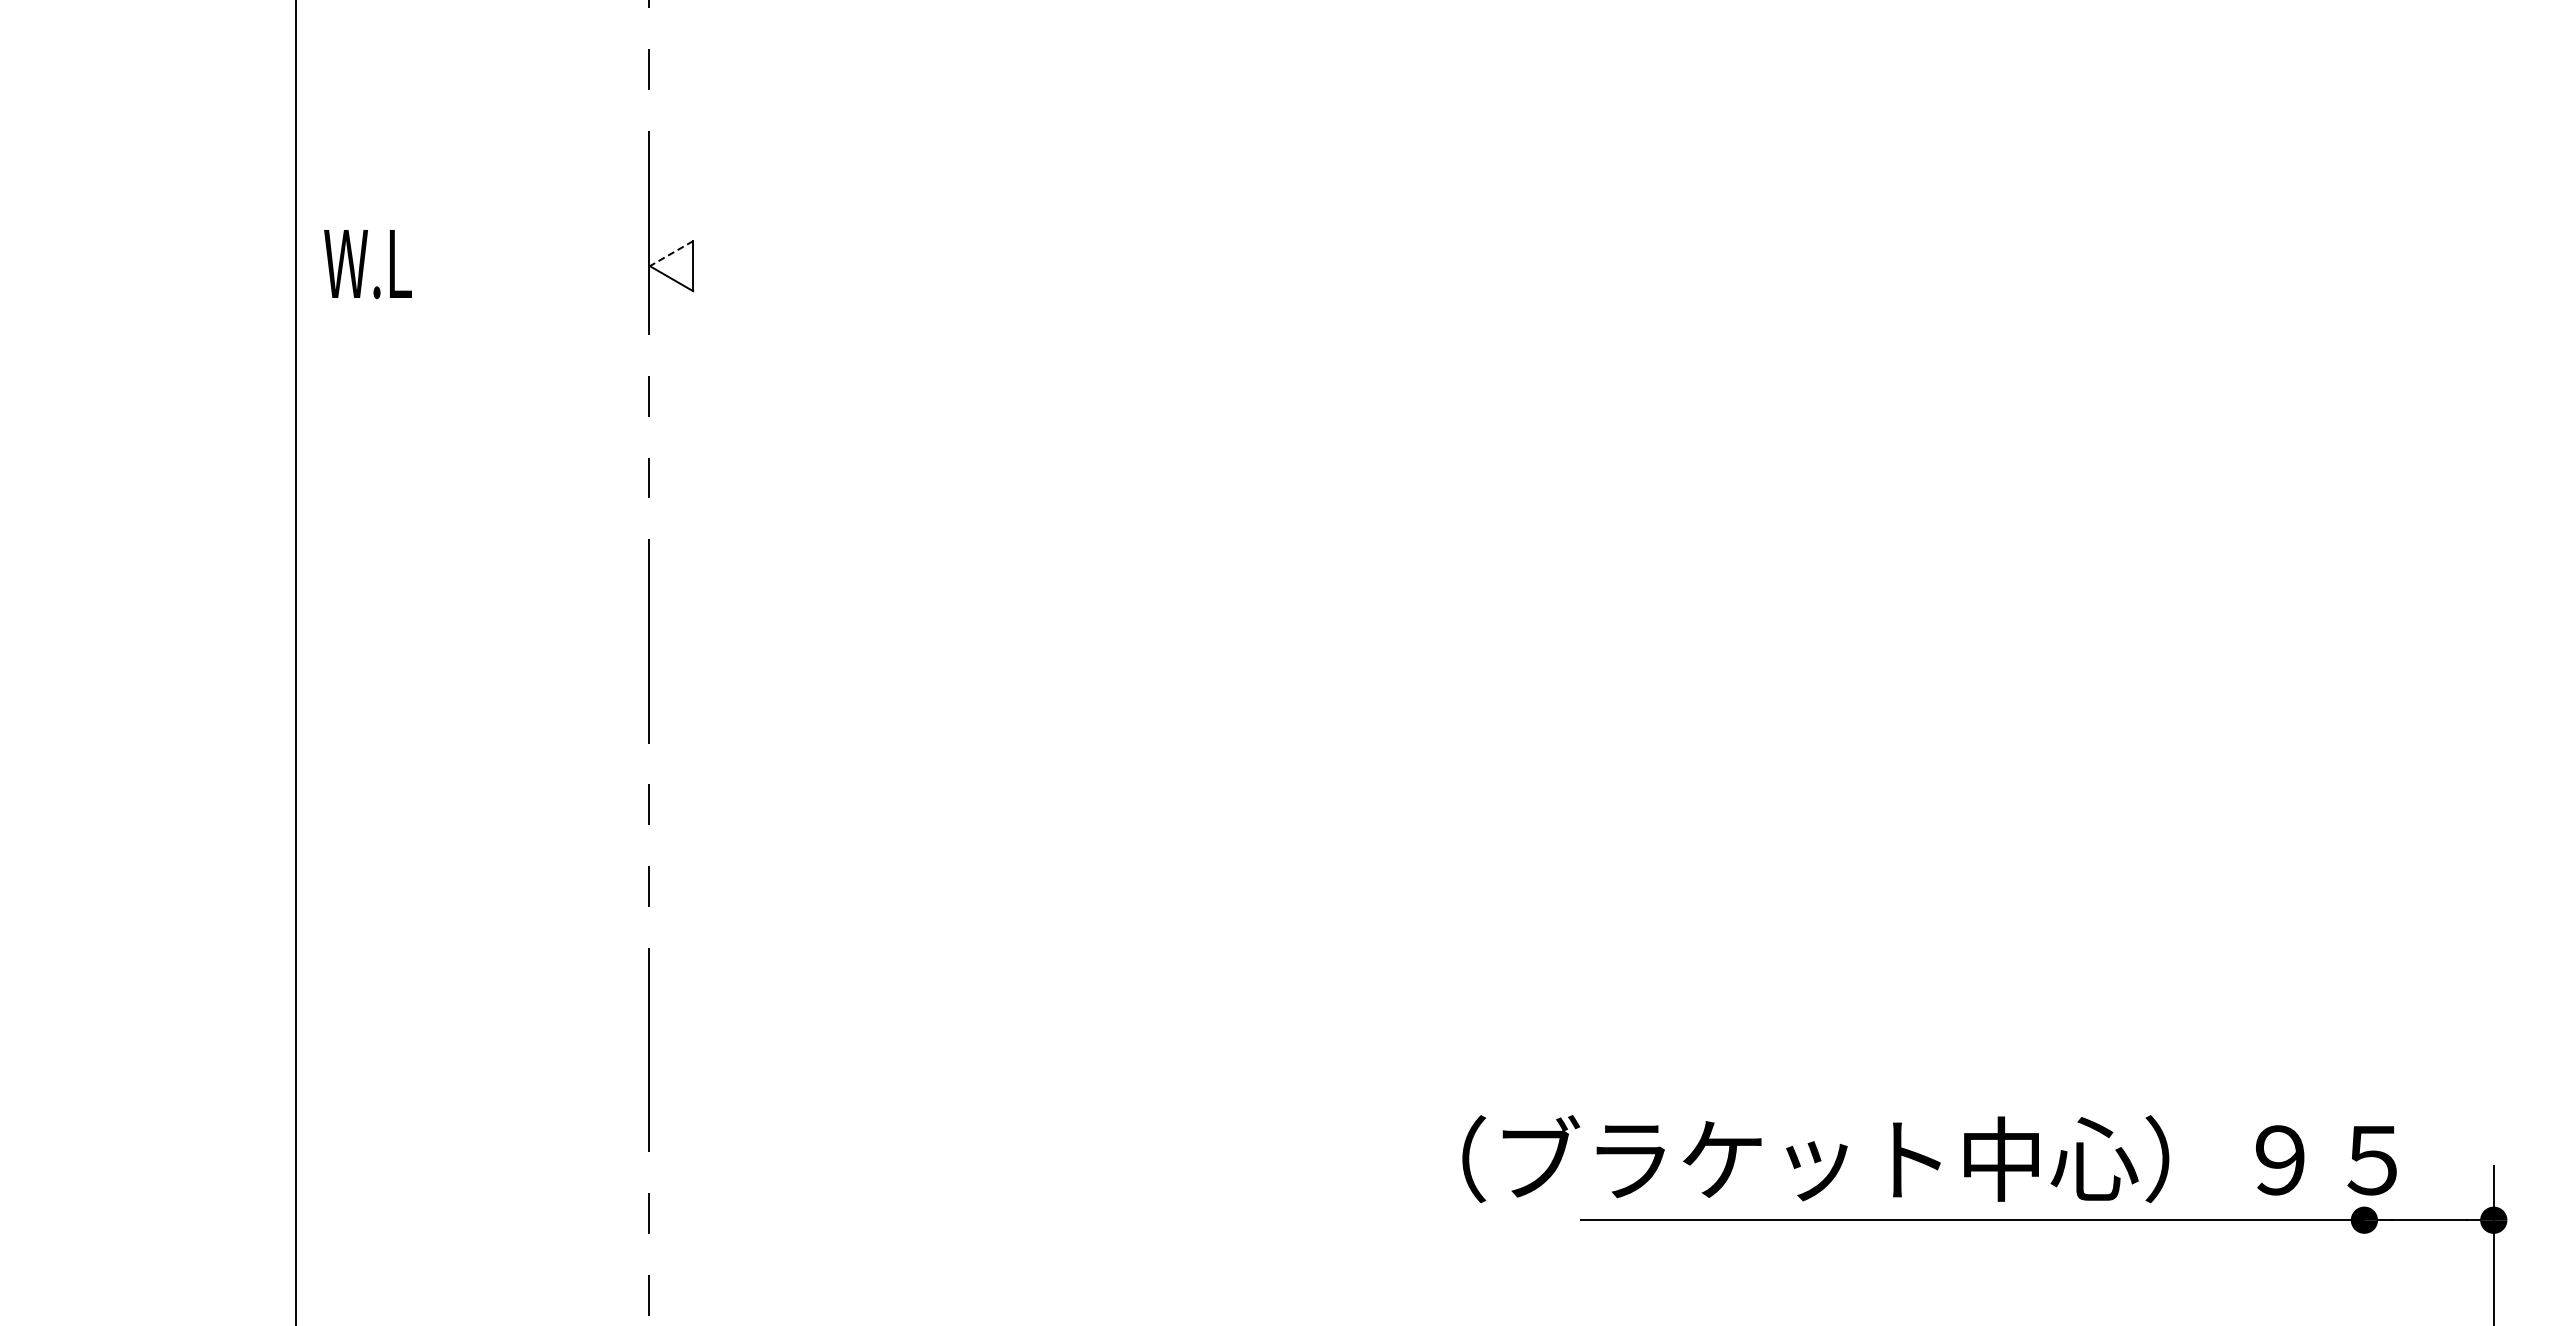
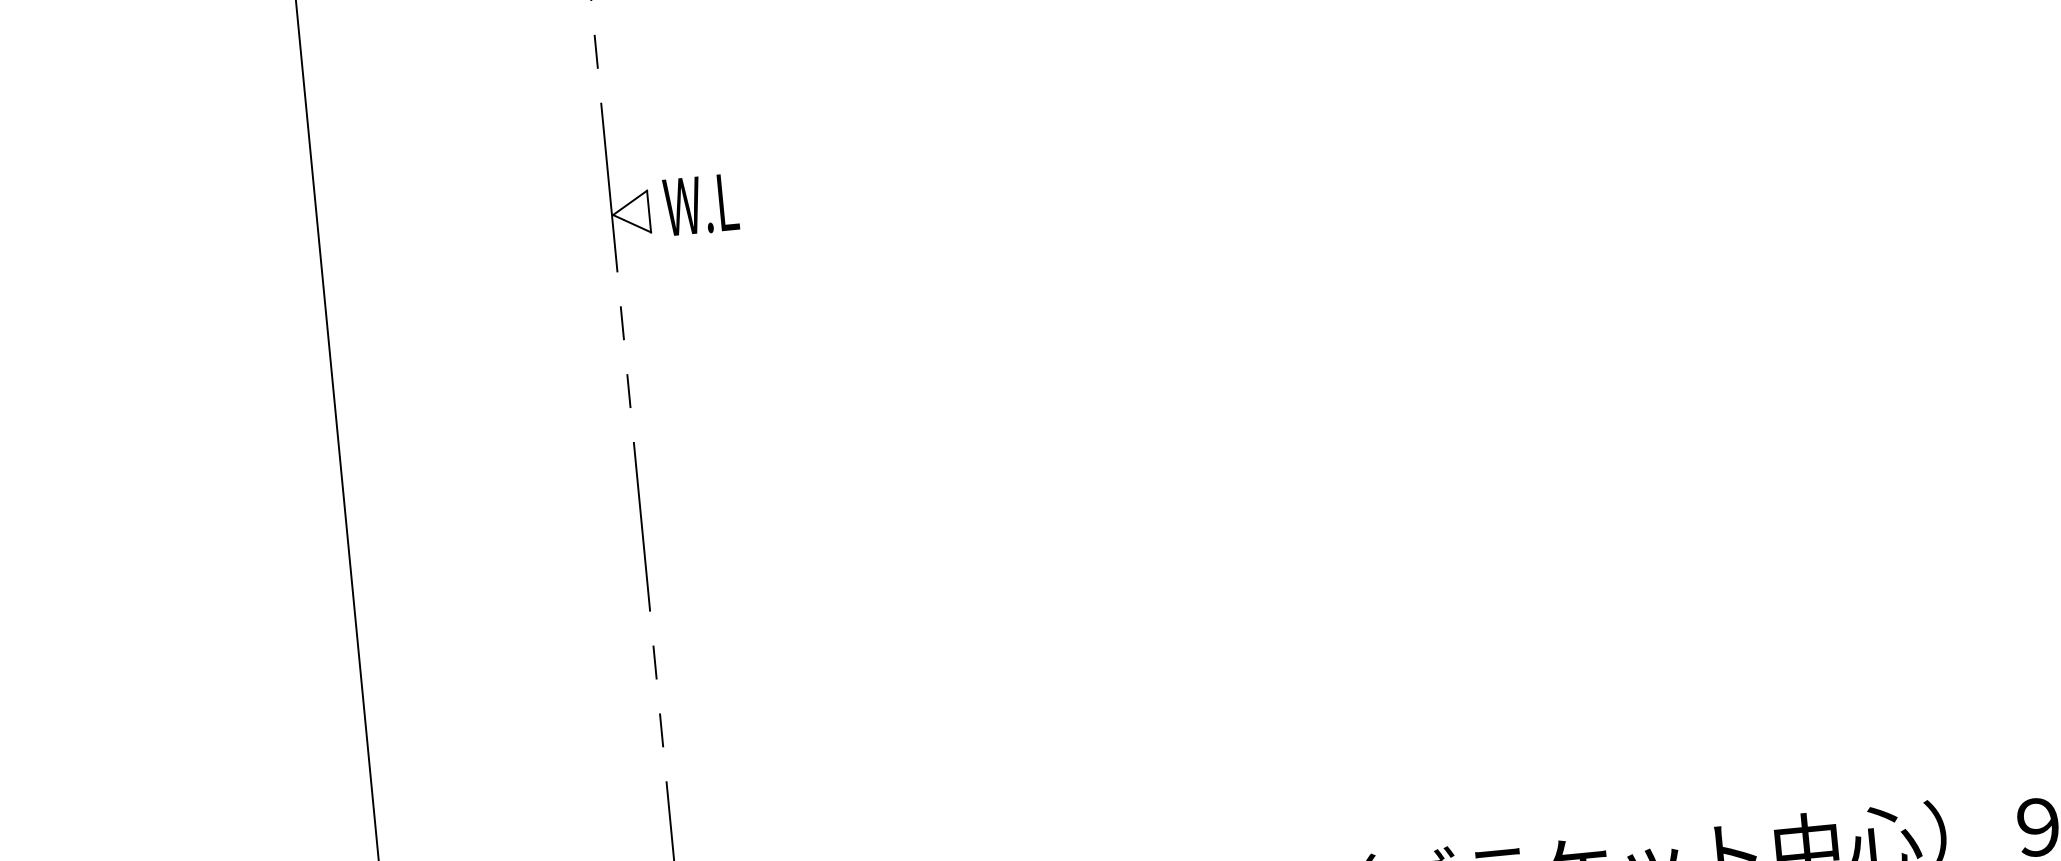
line: (671, 253) -> (630, 202), dashed -> solid
text: (367, 264) -> (700, 205), moved

